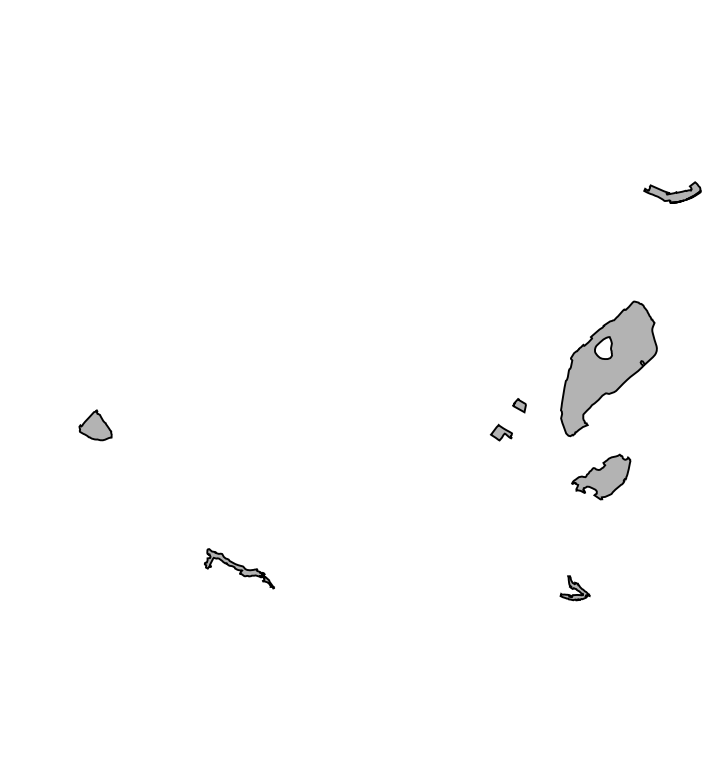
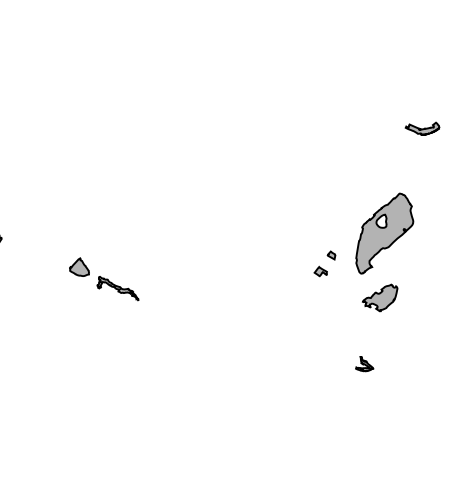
part: (238, 568) -> (117, 288), moved

